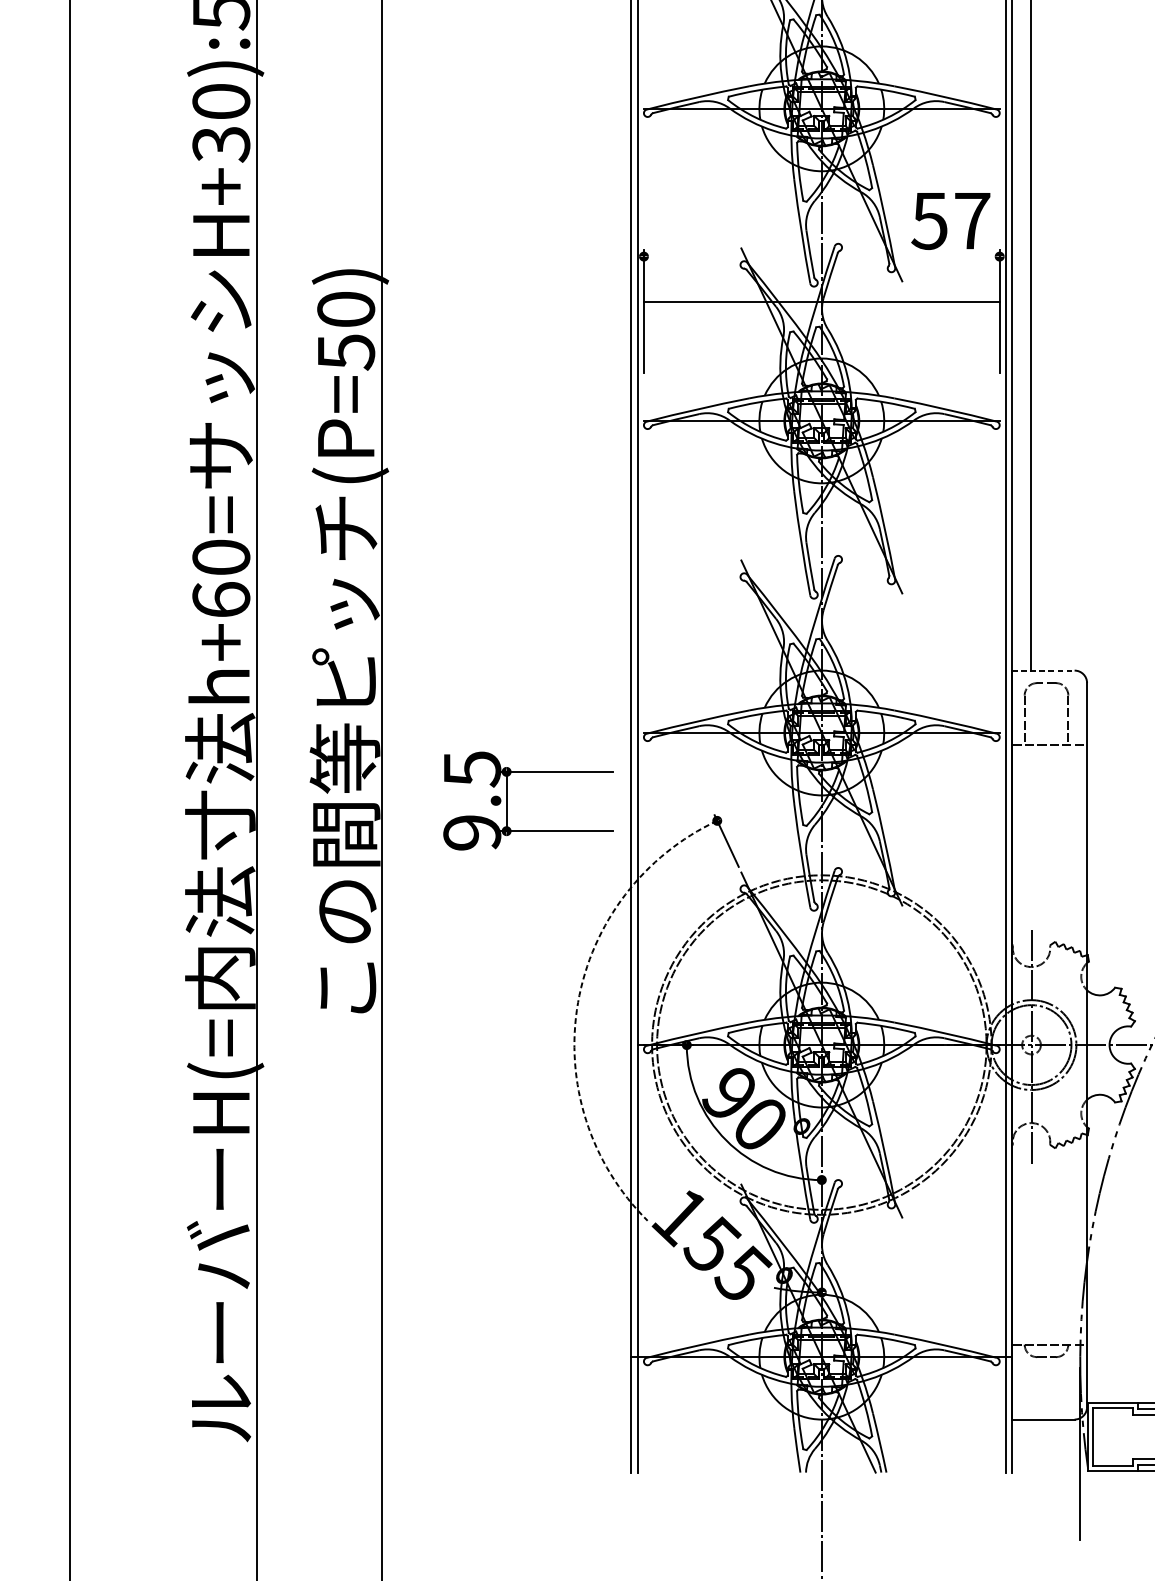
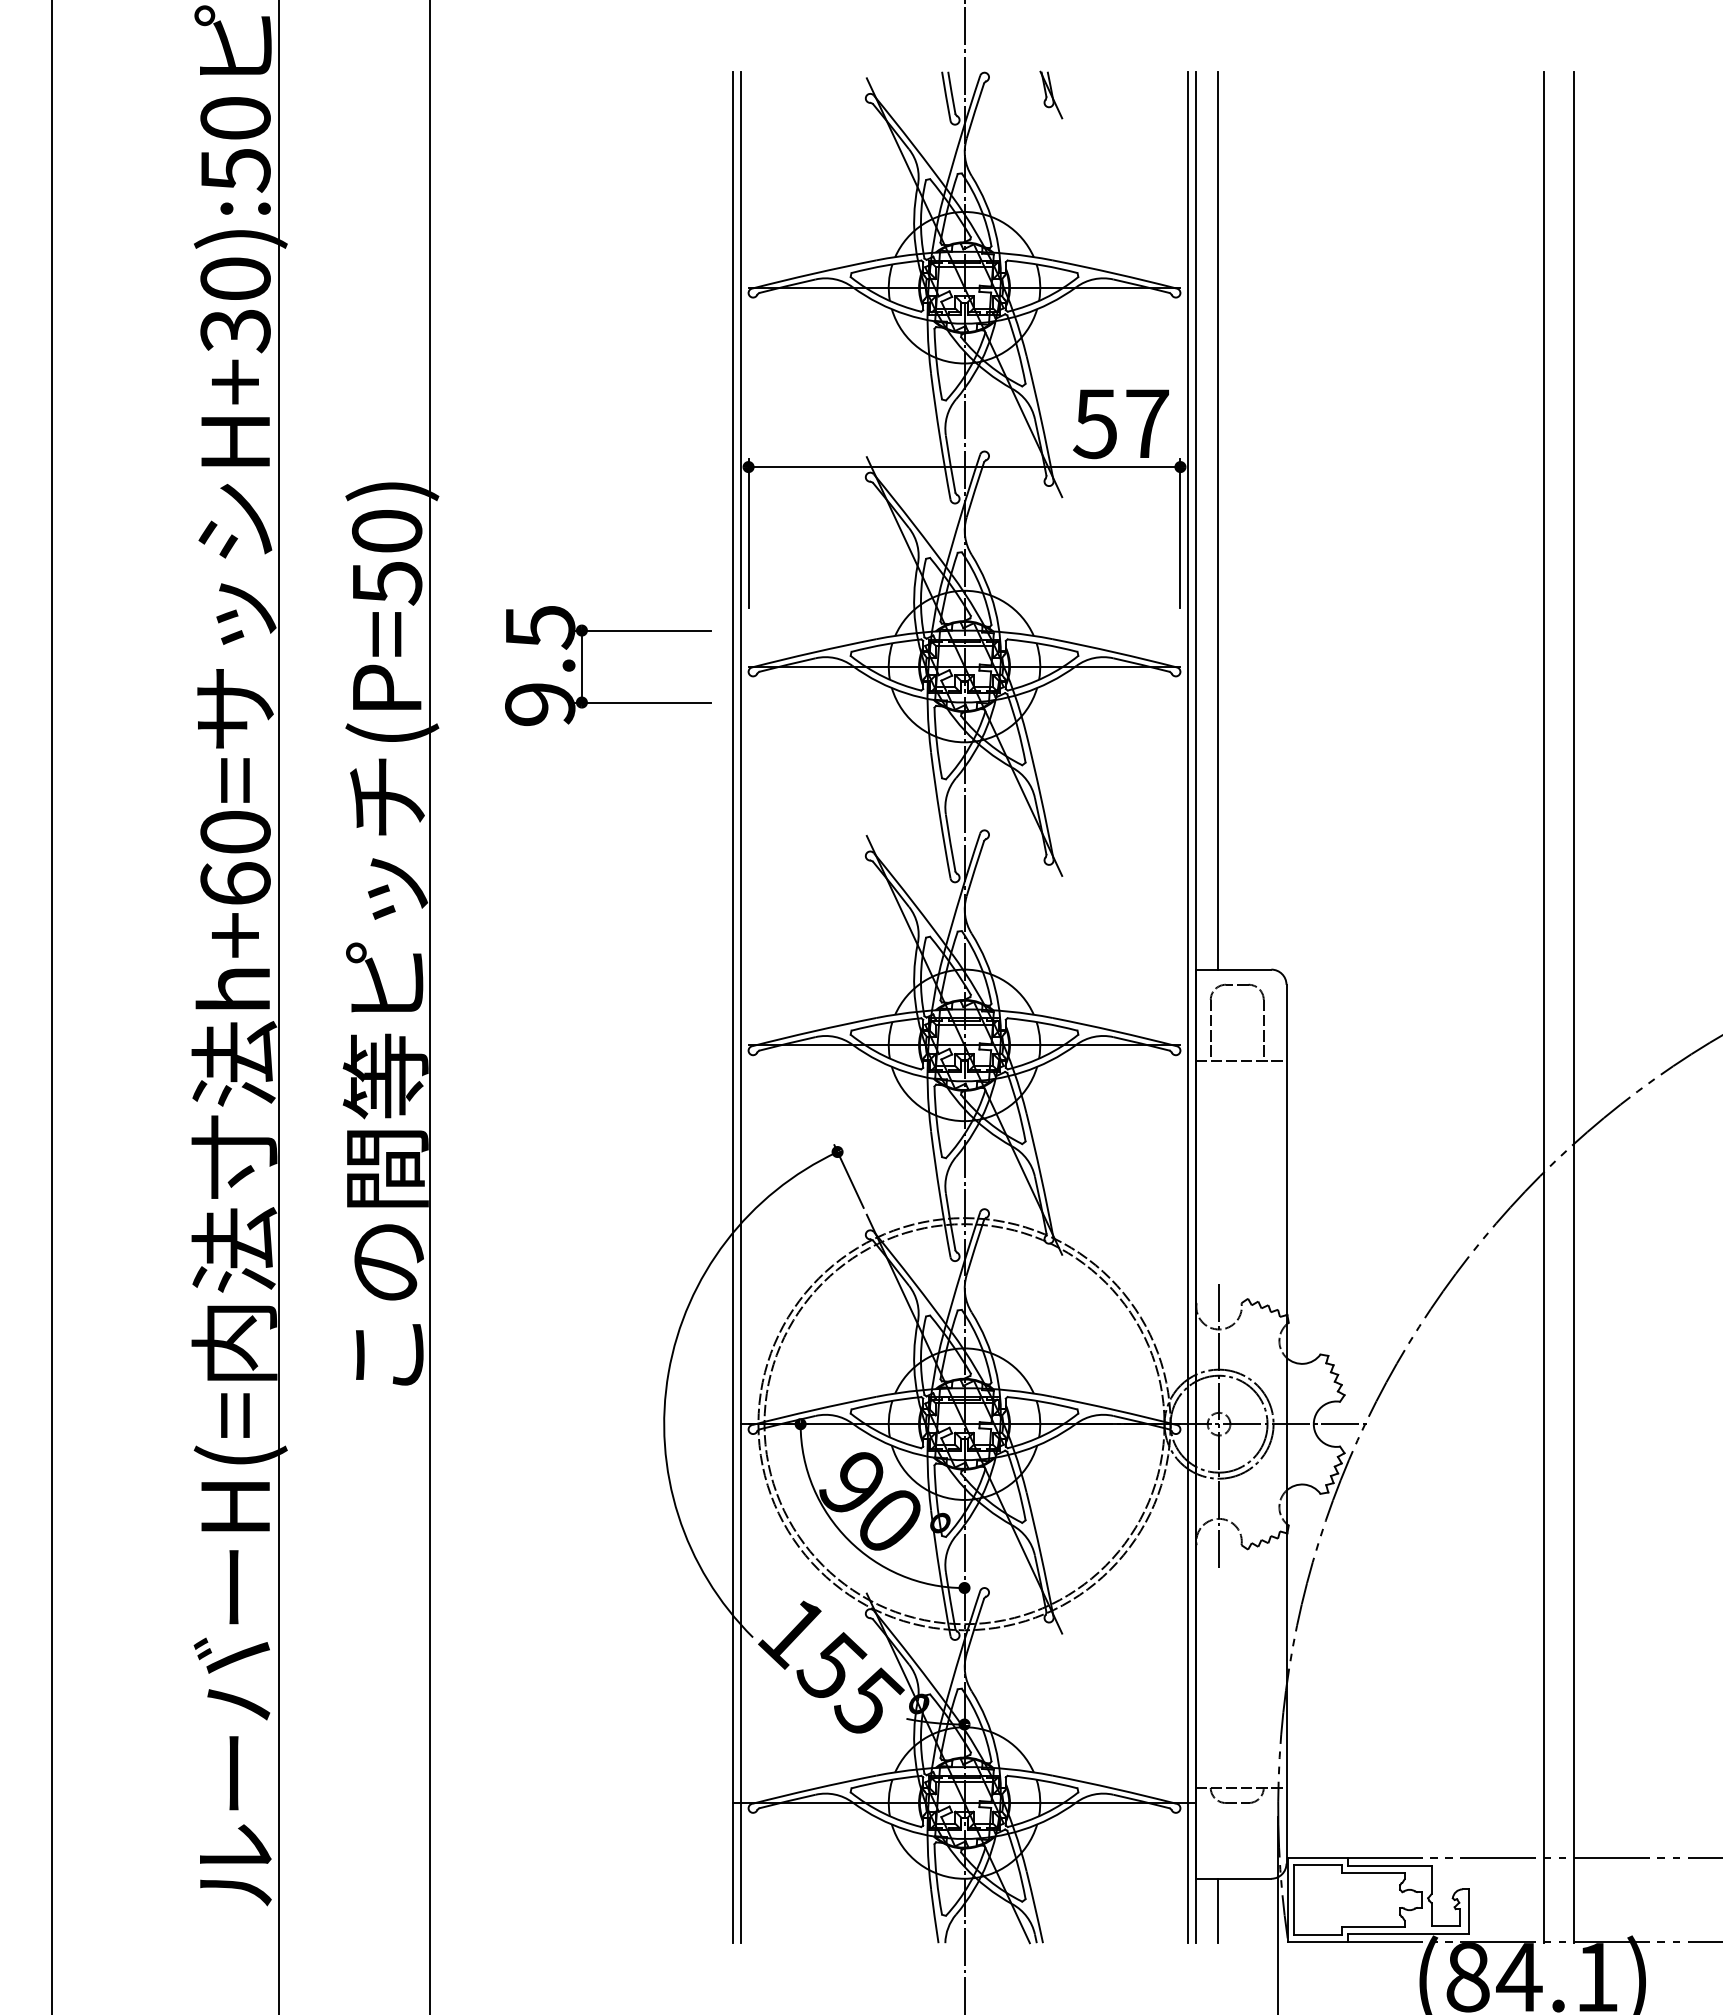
line: (821, 302) -> (964, 467), moved
line: (1043, 670) -> (1233, 969), dashed -> solid
part: (507, 800) -> (582, 665), moved
arc: (577, 1002) -> (668, 1372), dashed -> solid
line: (1031, 1445) -> (1218, 1910), added

